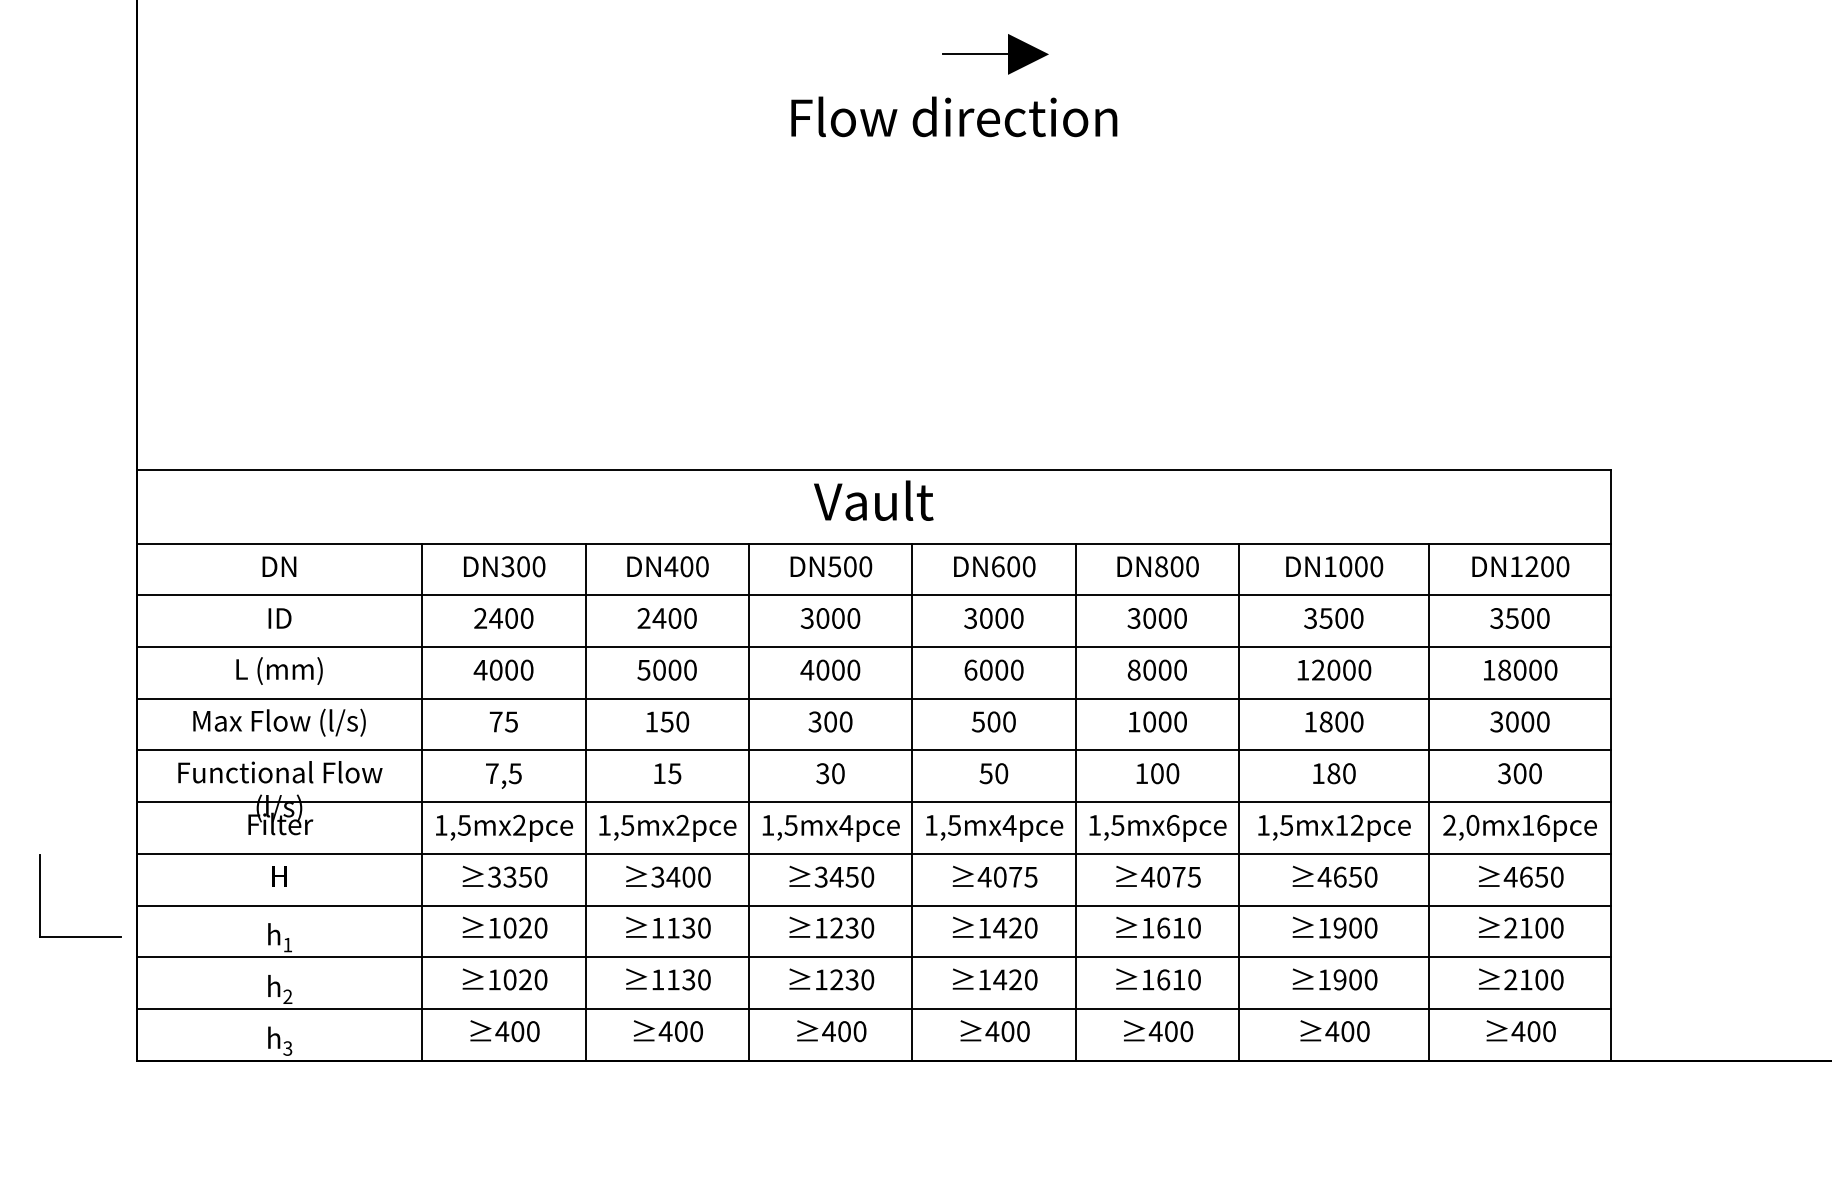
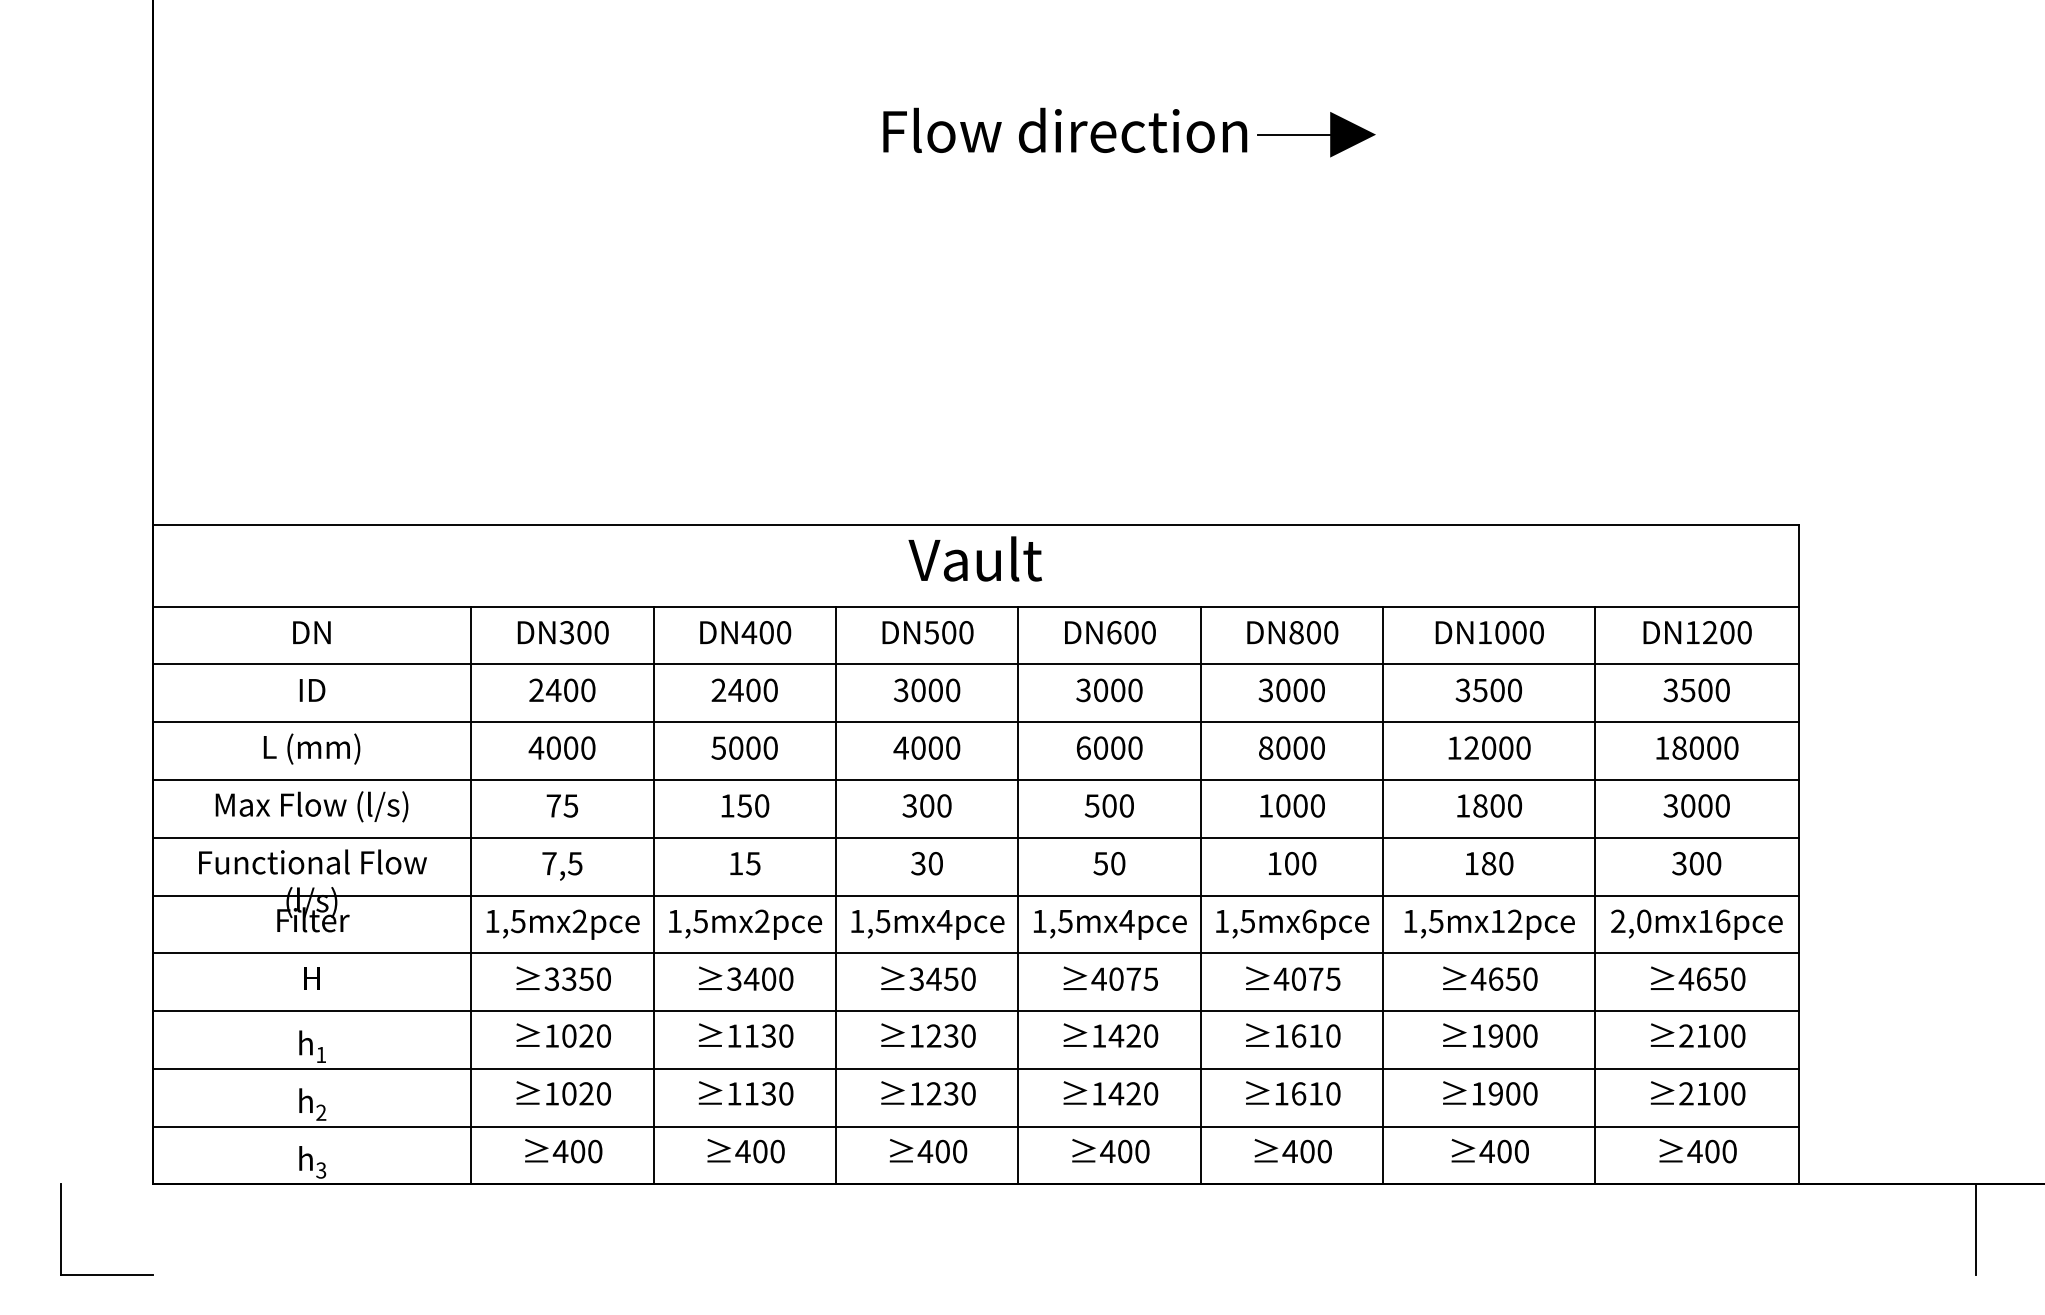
part: (995, 54) -> (1316, 134), moved
part: (39, 895) -> (61, 1229), moved
line: (1770, 1101) -> (1976, 1229), added

